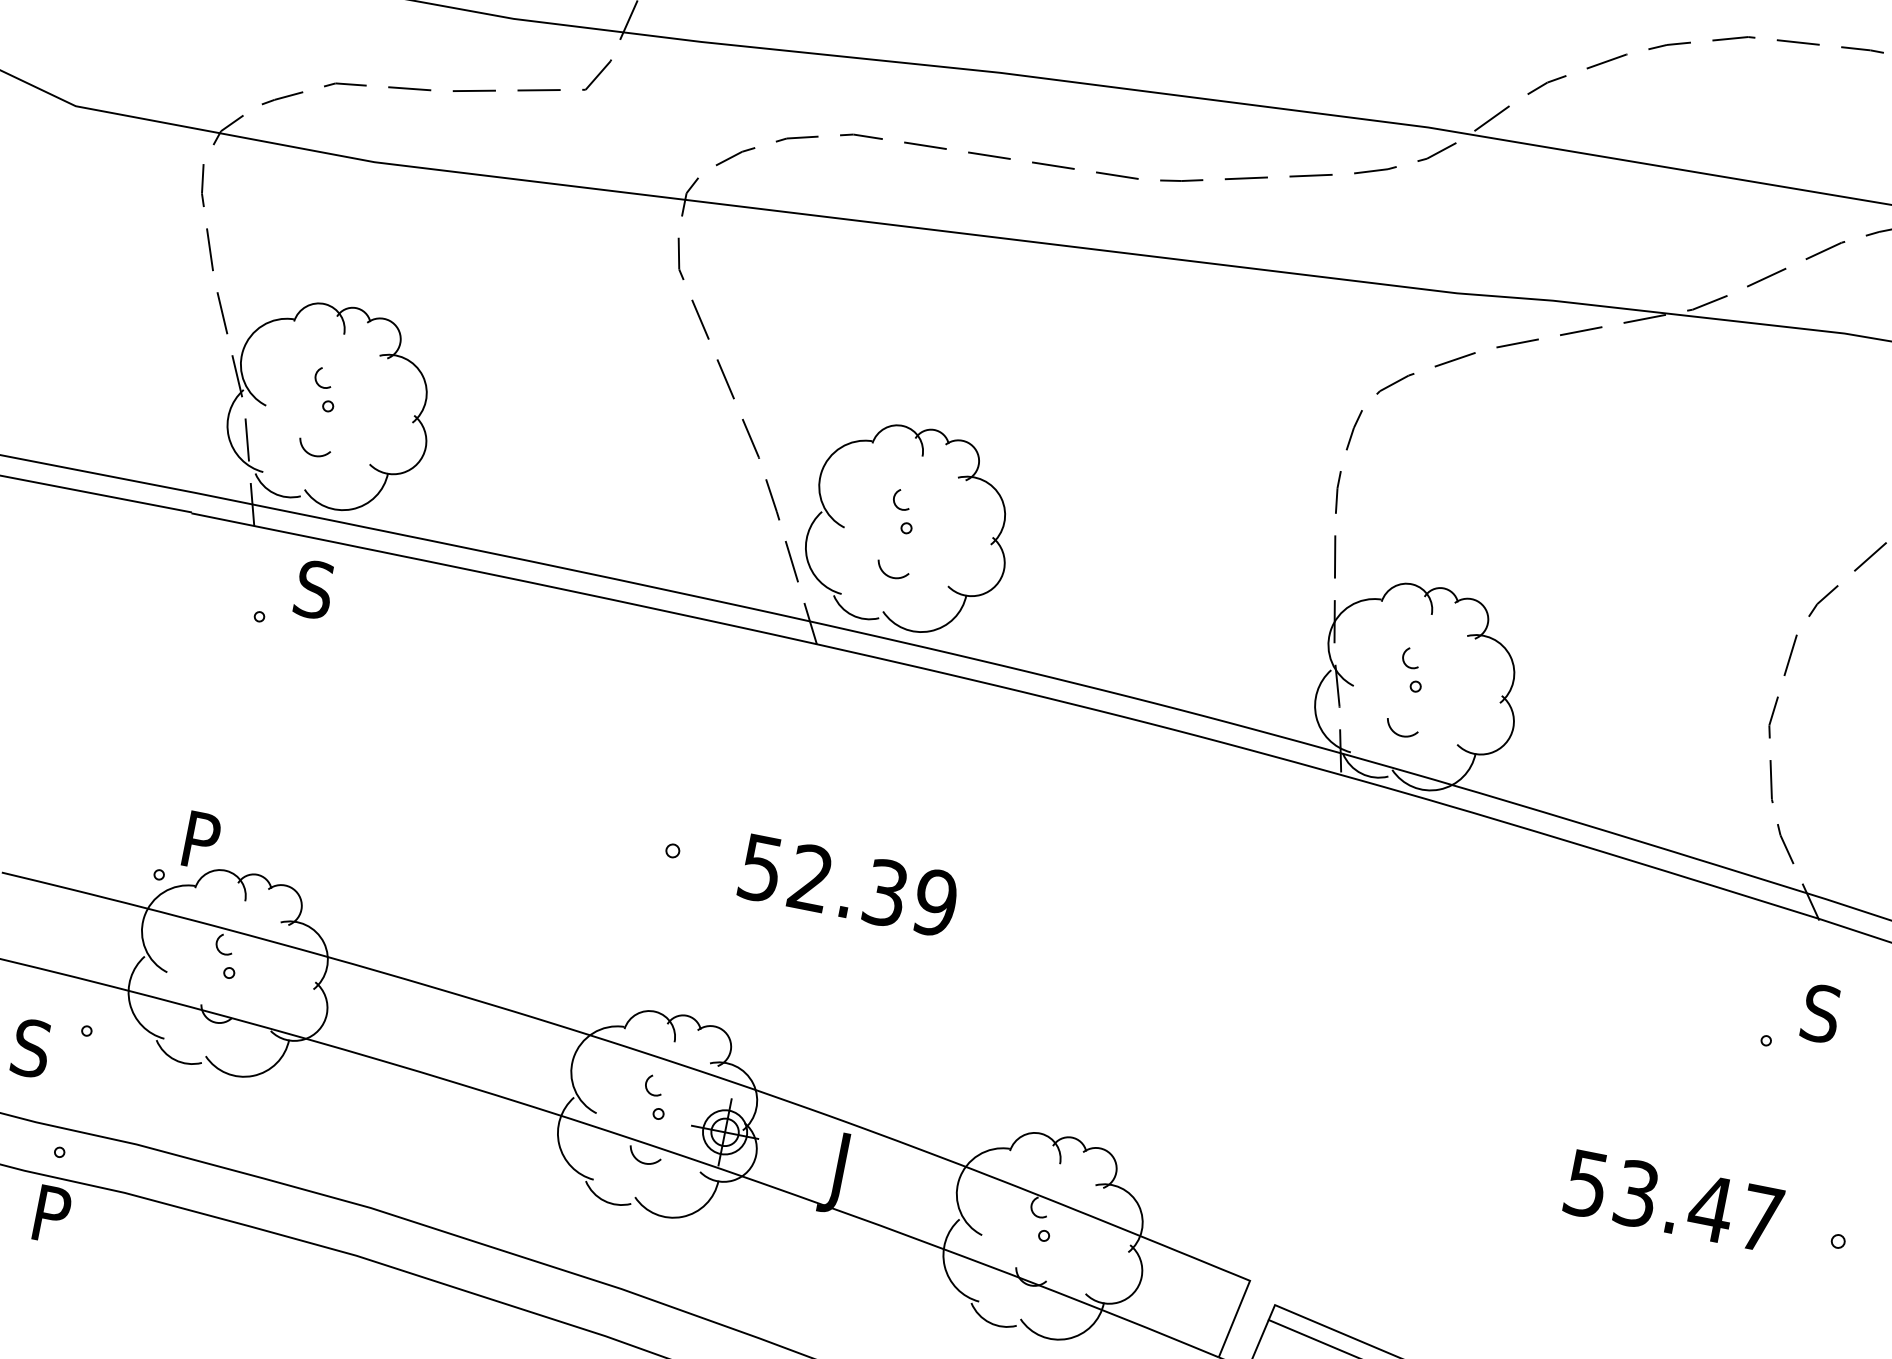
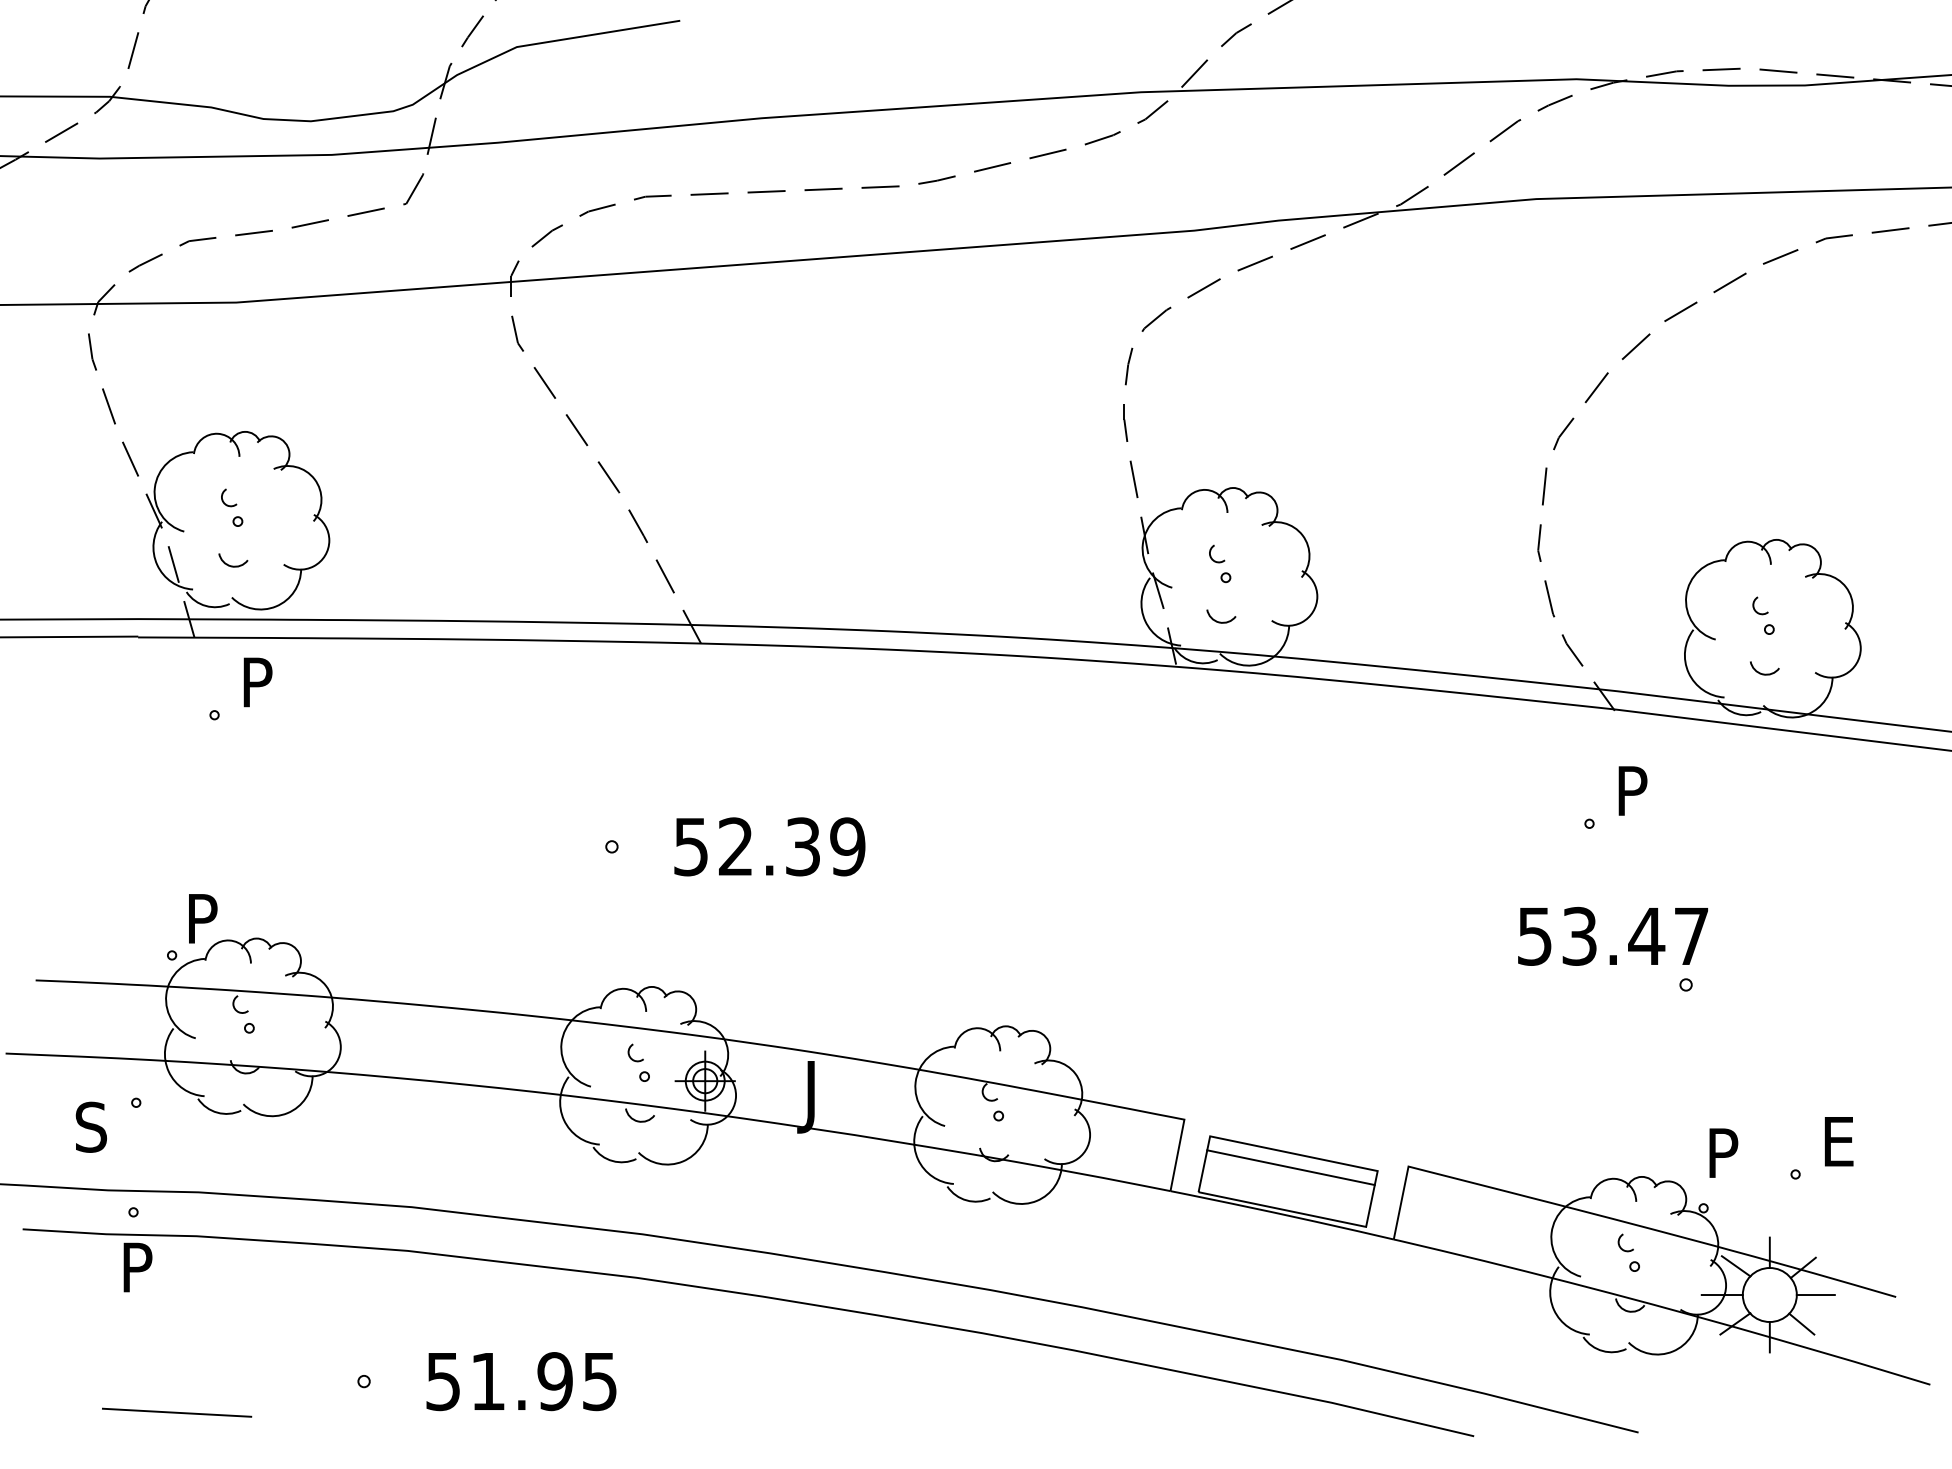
part: (909, 527) -> (761, 526), removed
text: (314, 589) -> (257, 682), S -> P
text: (1821, 1013) -> (1632, 790), S -> P
text: (1674, 1201) -> (1613, 936), moved

